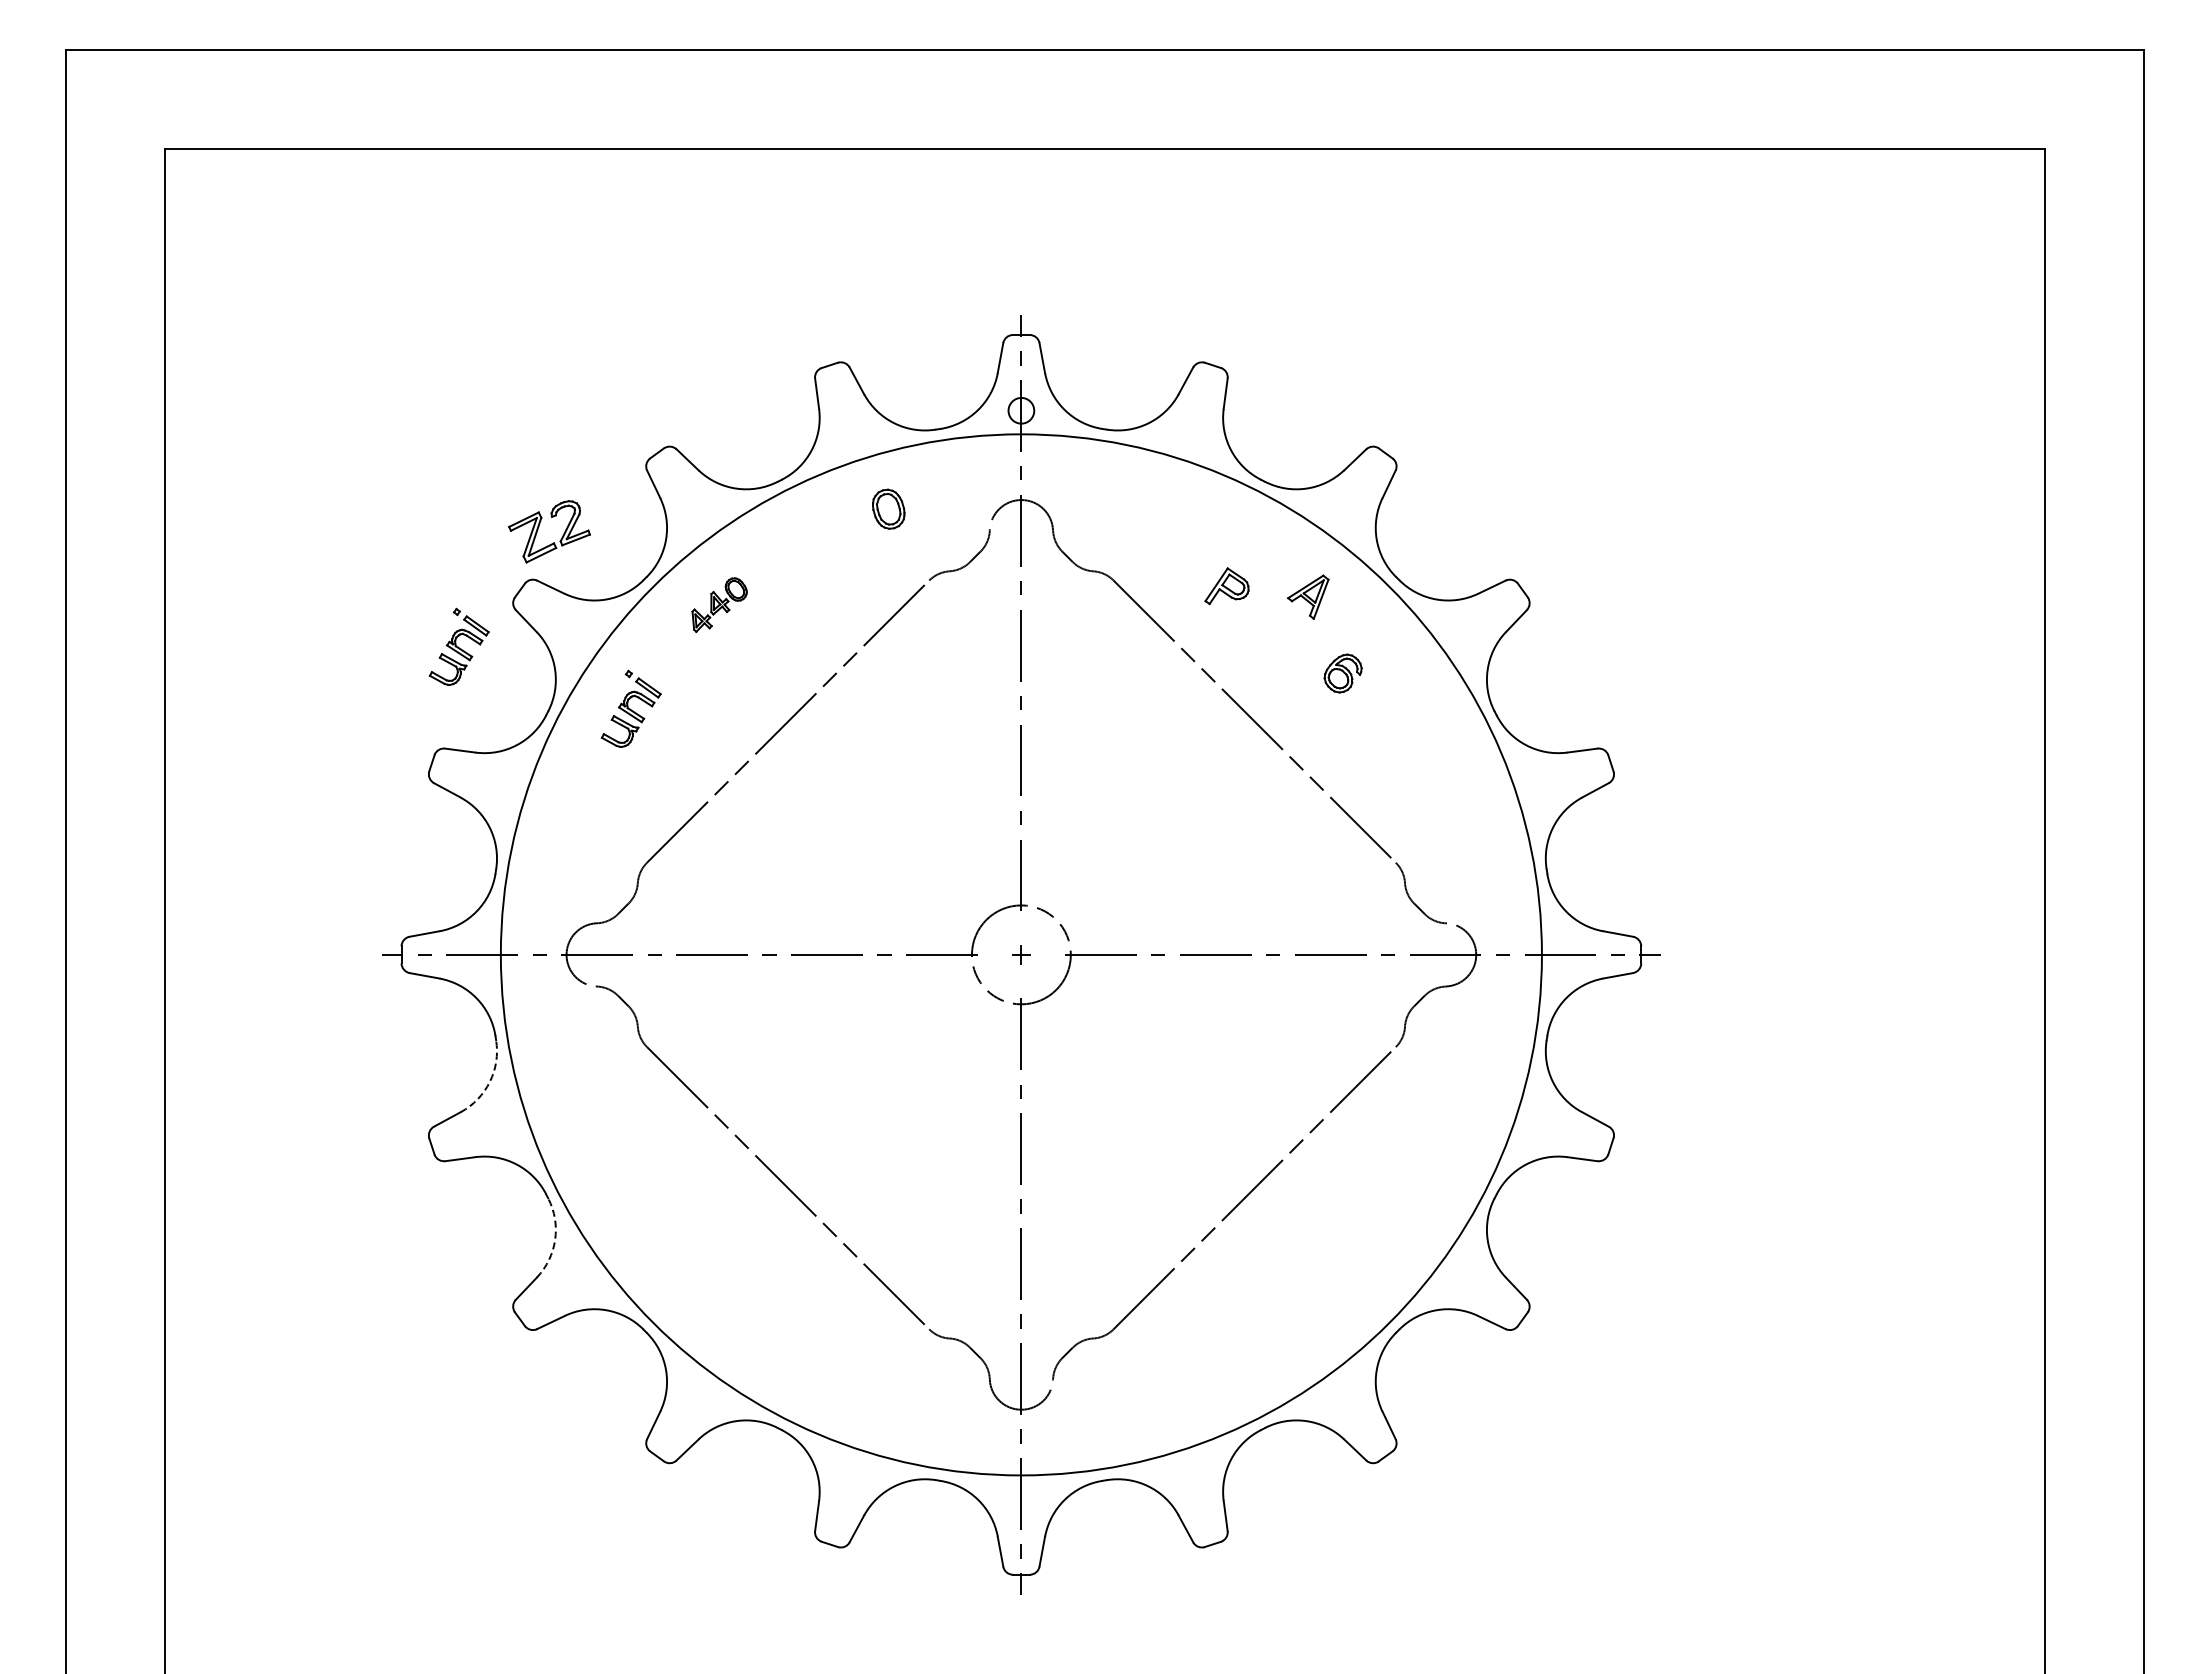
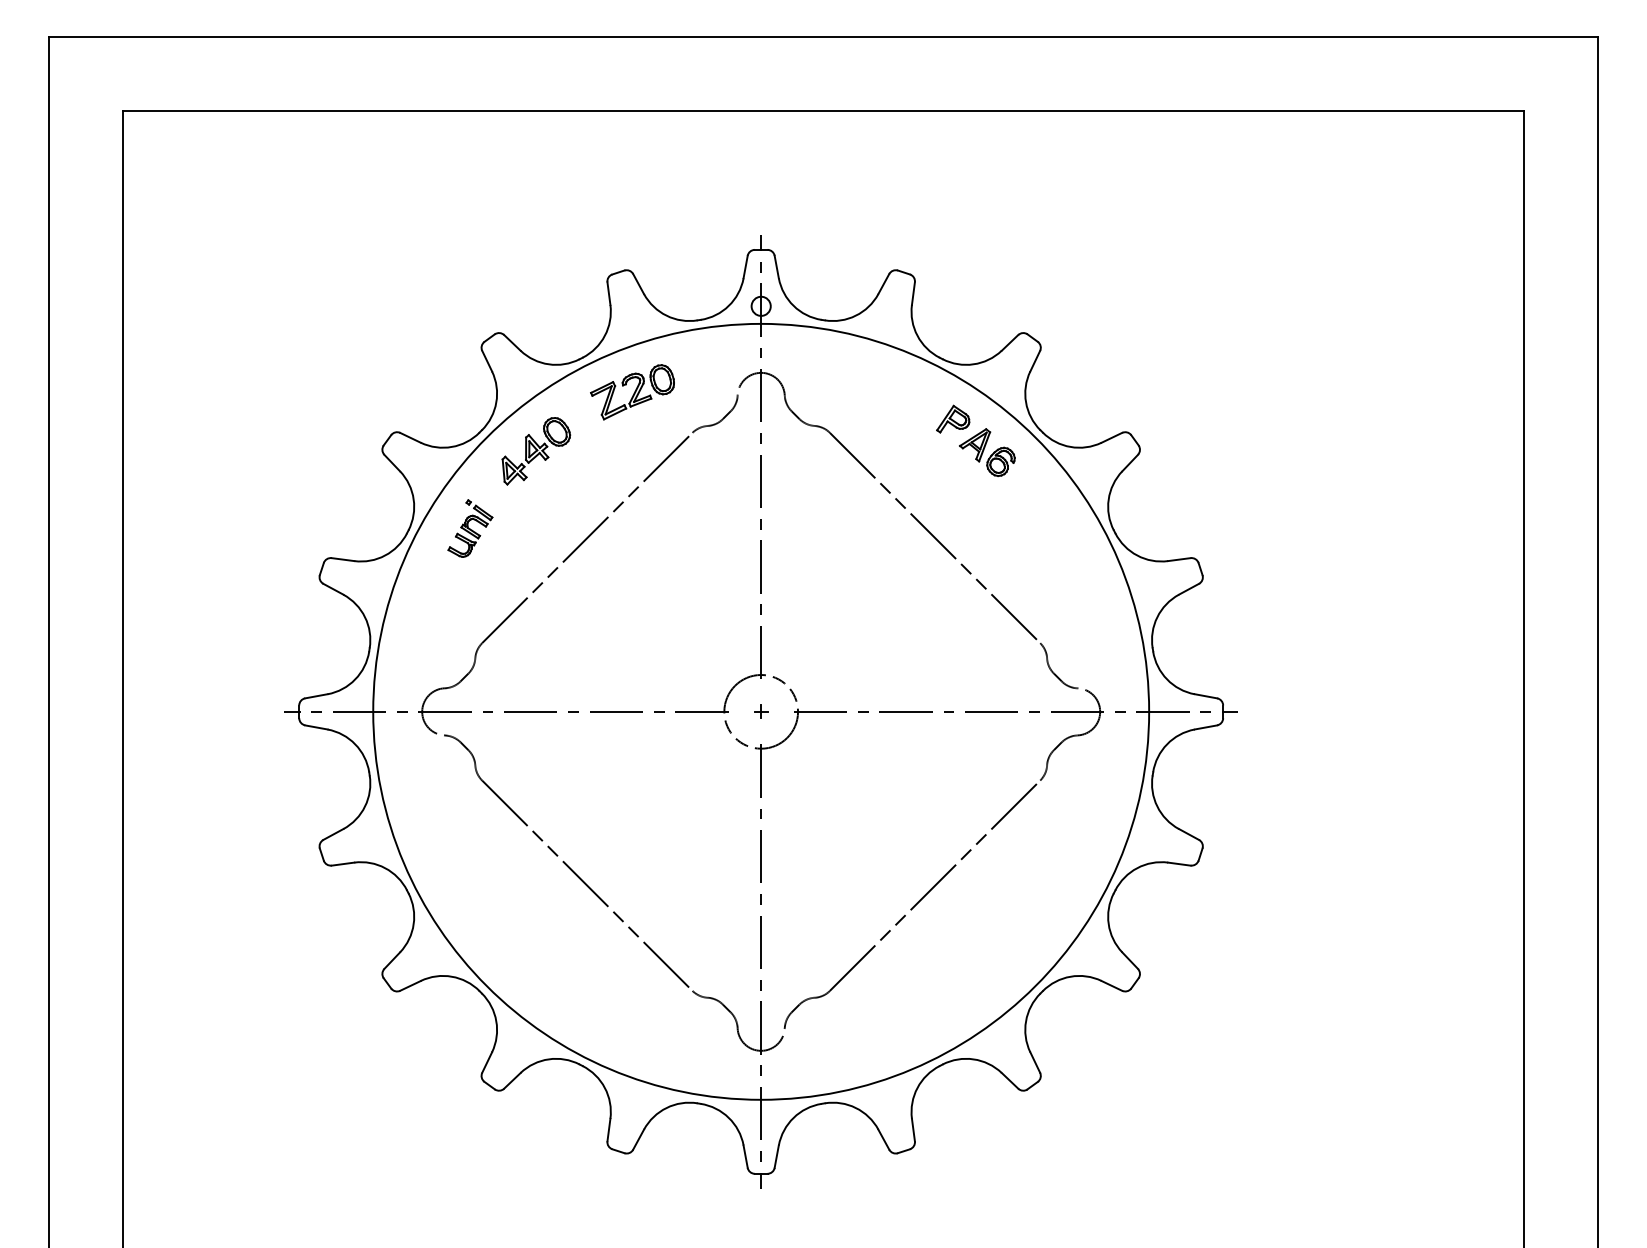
part: (539, 527) -> (613, 393), moved
part: (1226, 586) -> (952, 419), moved
part: (719, 604) -> (536, 450), size x1.67
part: (458, 646) -> (341, 482), removed
part: (1342, 673) -> (1000, 461), moved
arc: (489, 1081) -> (364, 806), dashed -> solid
arc: (555, 1239) -> (413, 923), dashed -> solid

